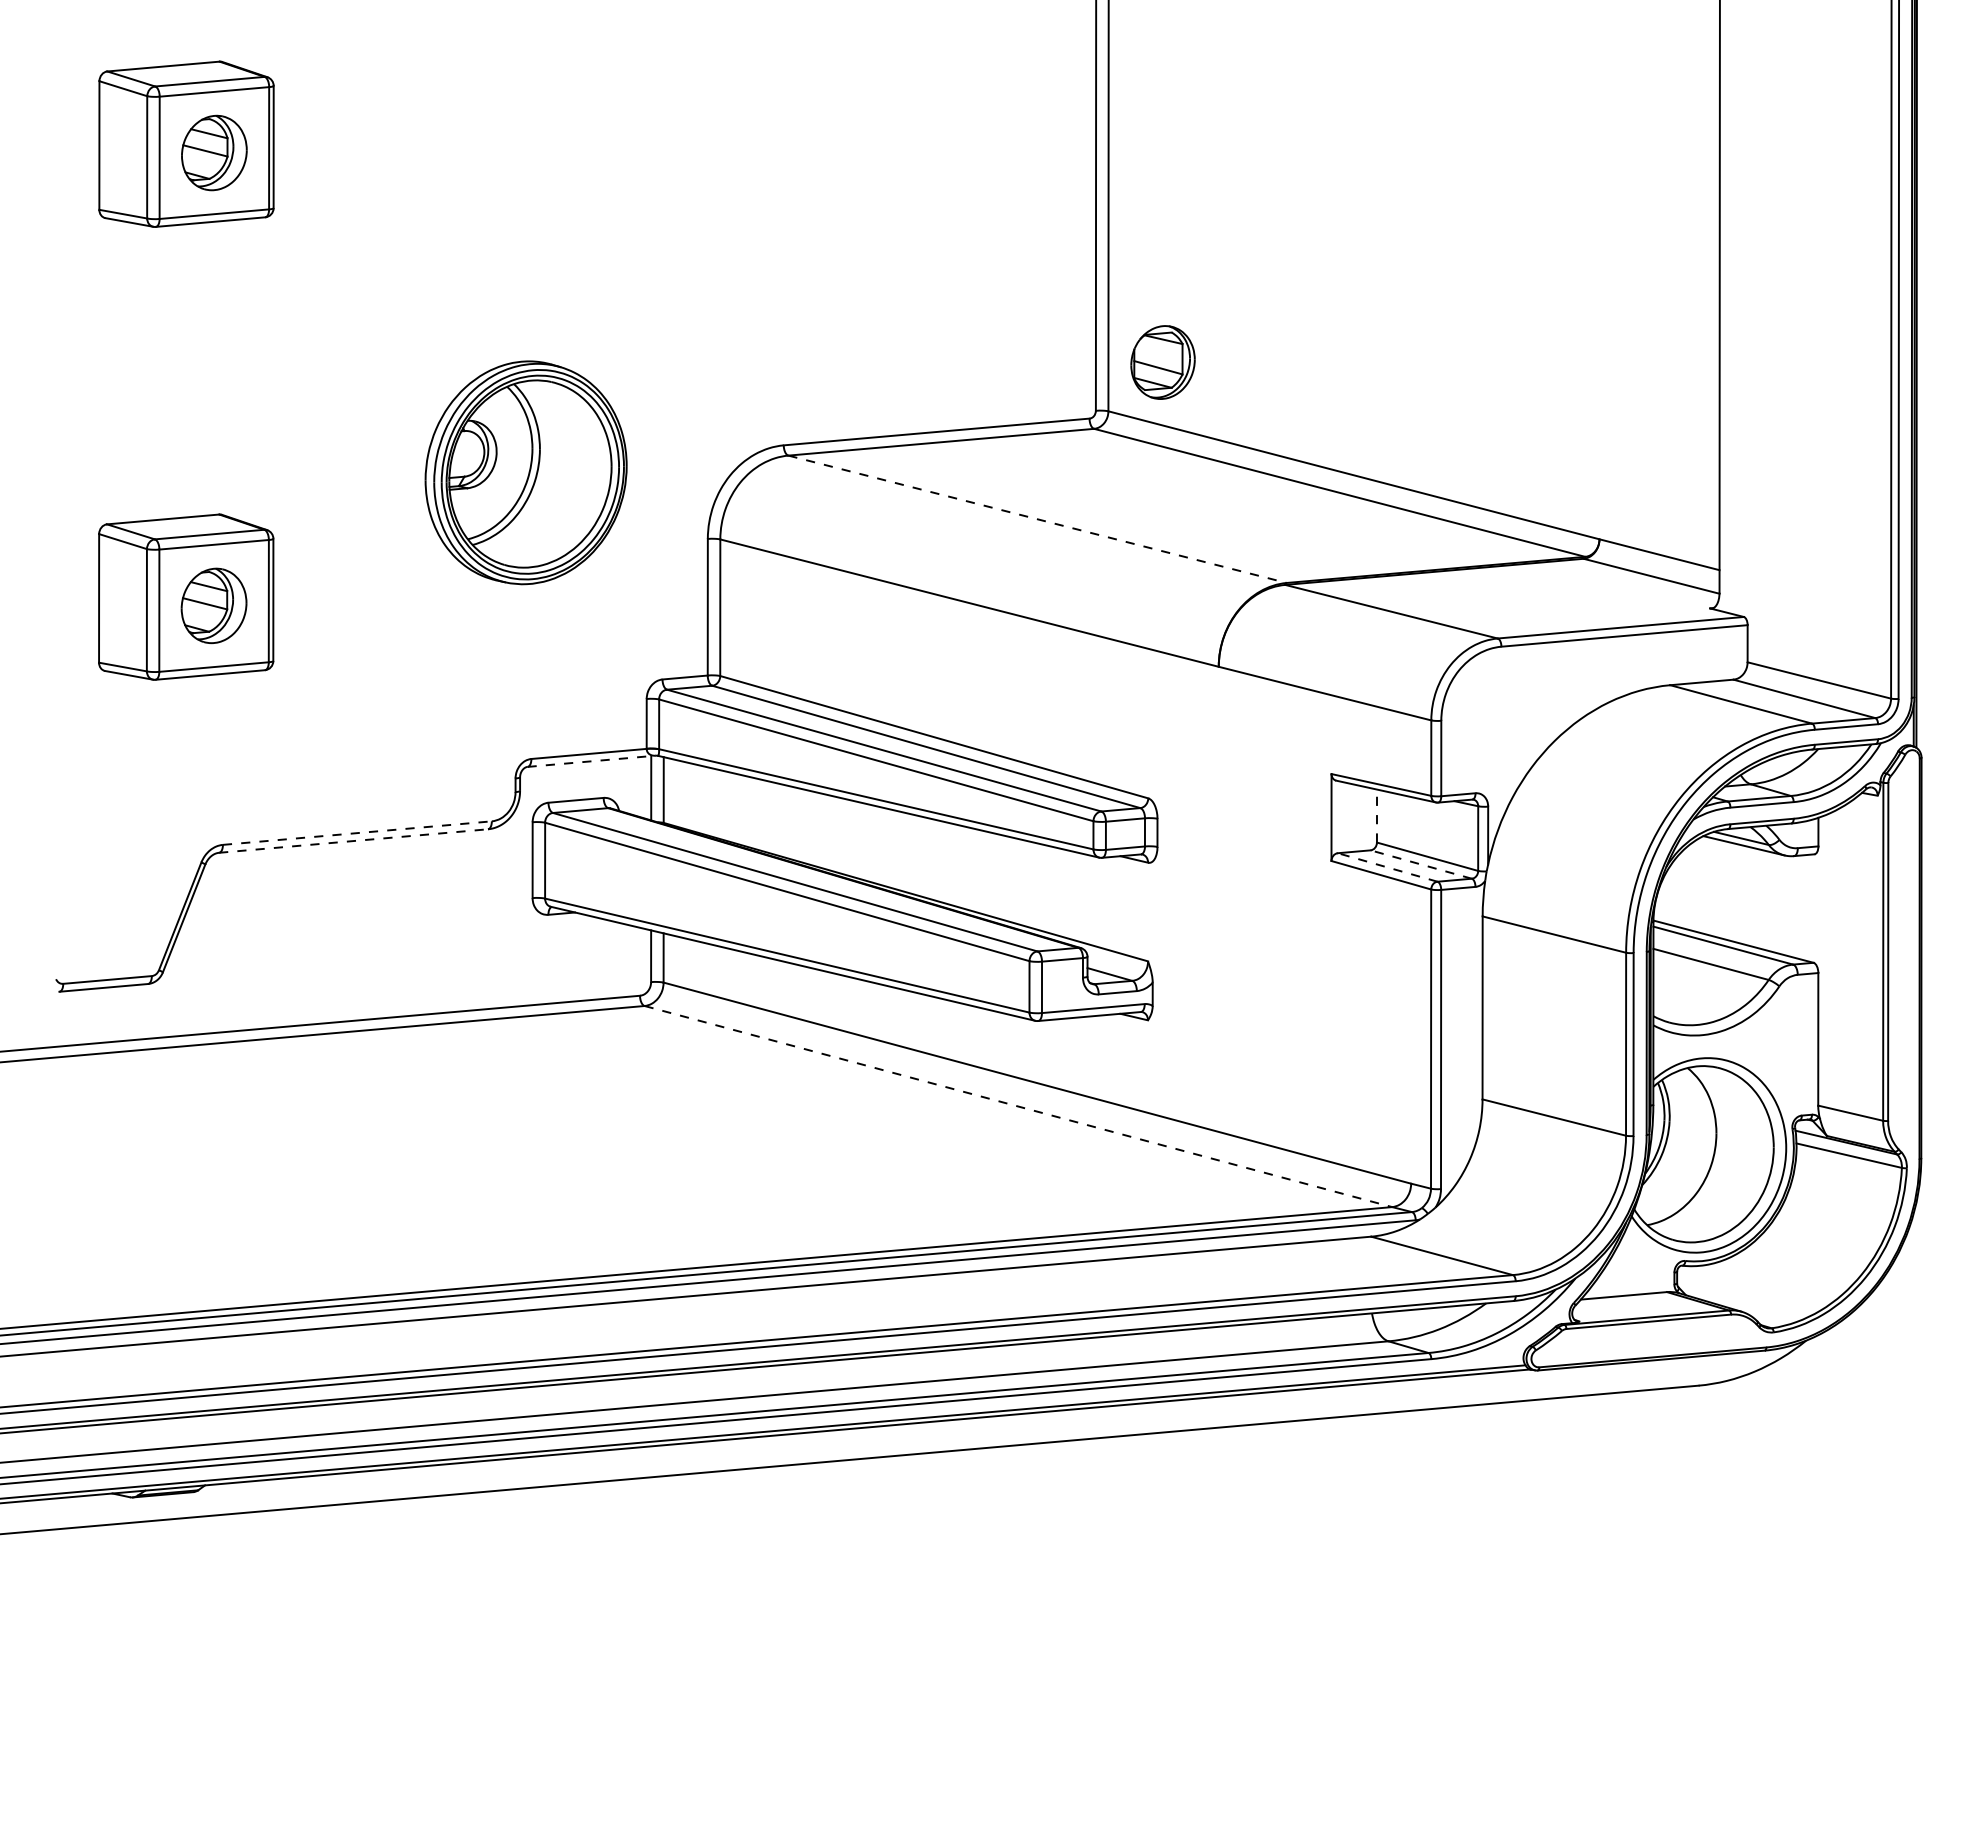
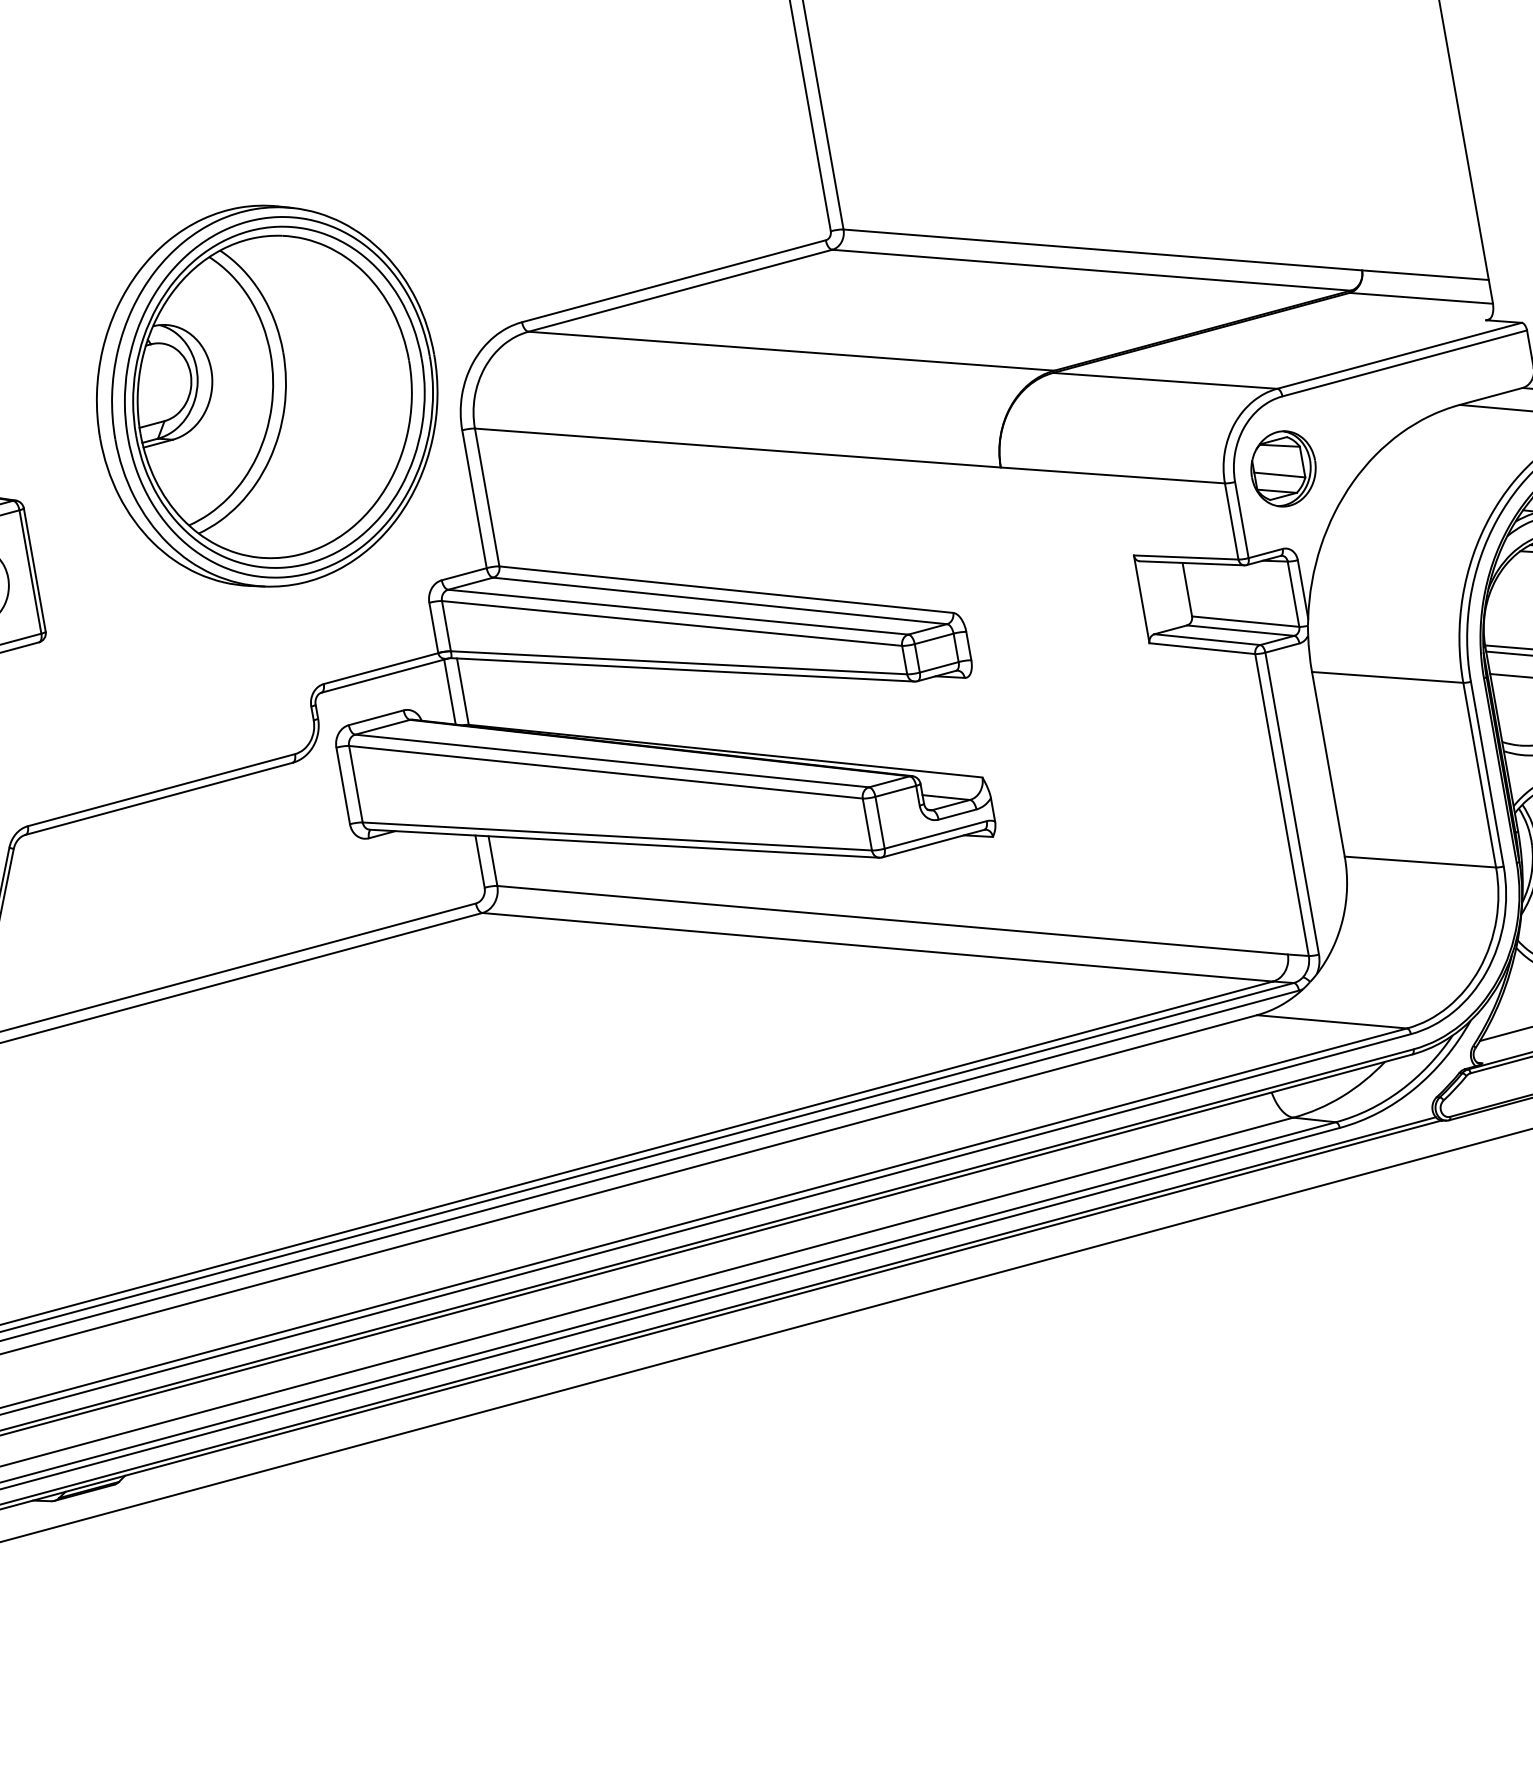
part: (1162, 362) -> (1282, 468), moved
part: (525, 472) -> (266, 396), size x1.67
line: (1038, 519) -> (792, 351), dashed -> solid
line: (592, 761) -> (385, 675), dashed -> solid
line: (1376, 815) -> (1186, 589), dashed -> solid
line: (357, 833) -> (161, 790), dashed -> solid
line: (353, 841) -> (159, 799), dashed -> solid
line: (1421, 864) -> (1240, 630), dashed -> solid
line: (1387, 867) -> (1207, 639), dashed -> solid
line: (1018, 1106) -> (877, 947), dashed -> solid

